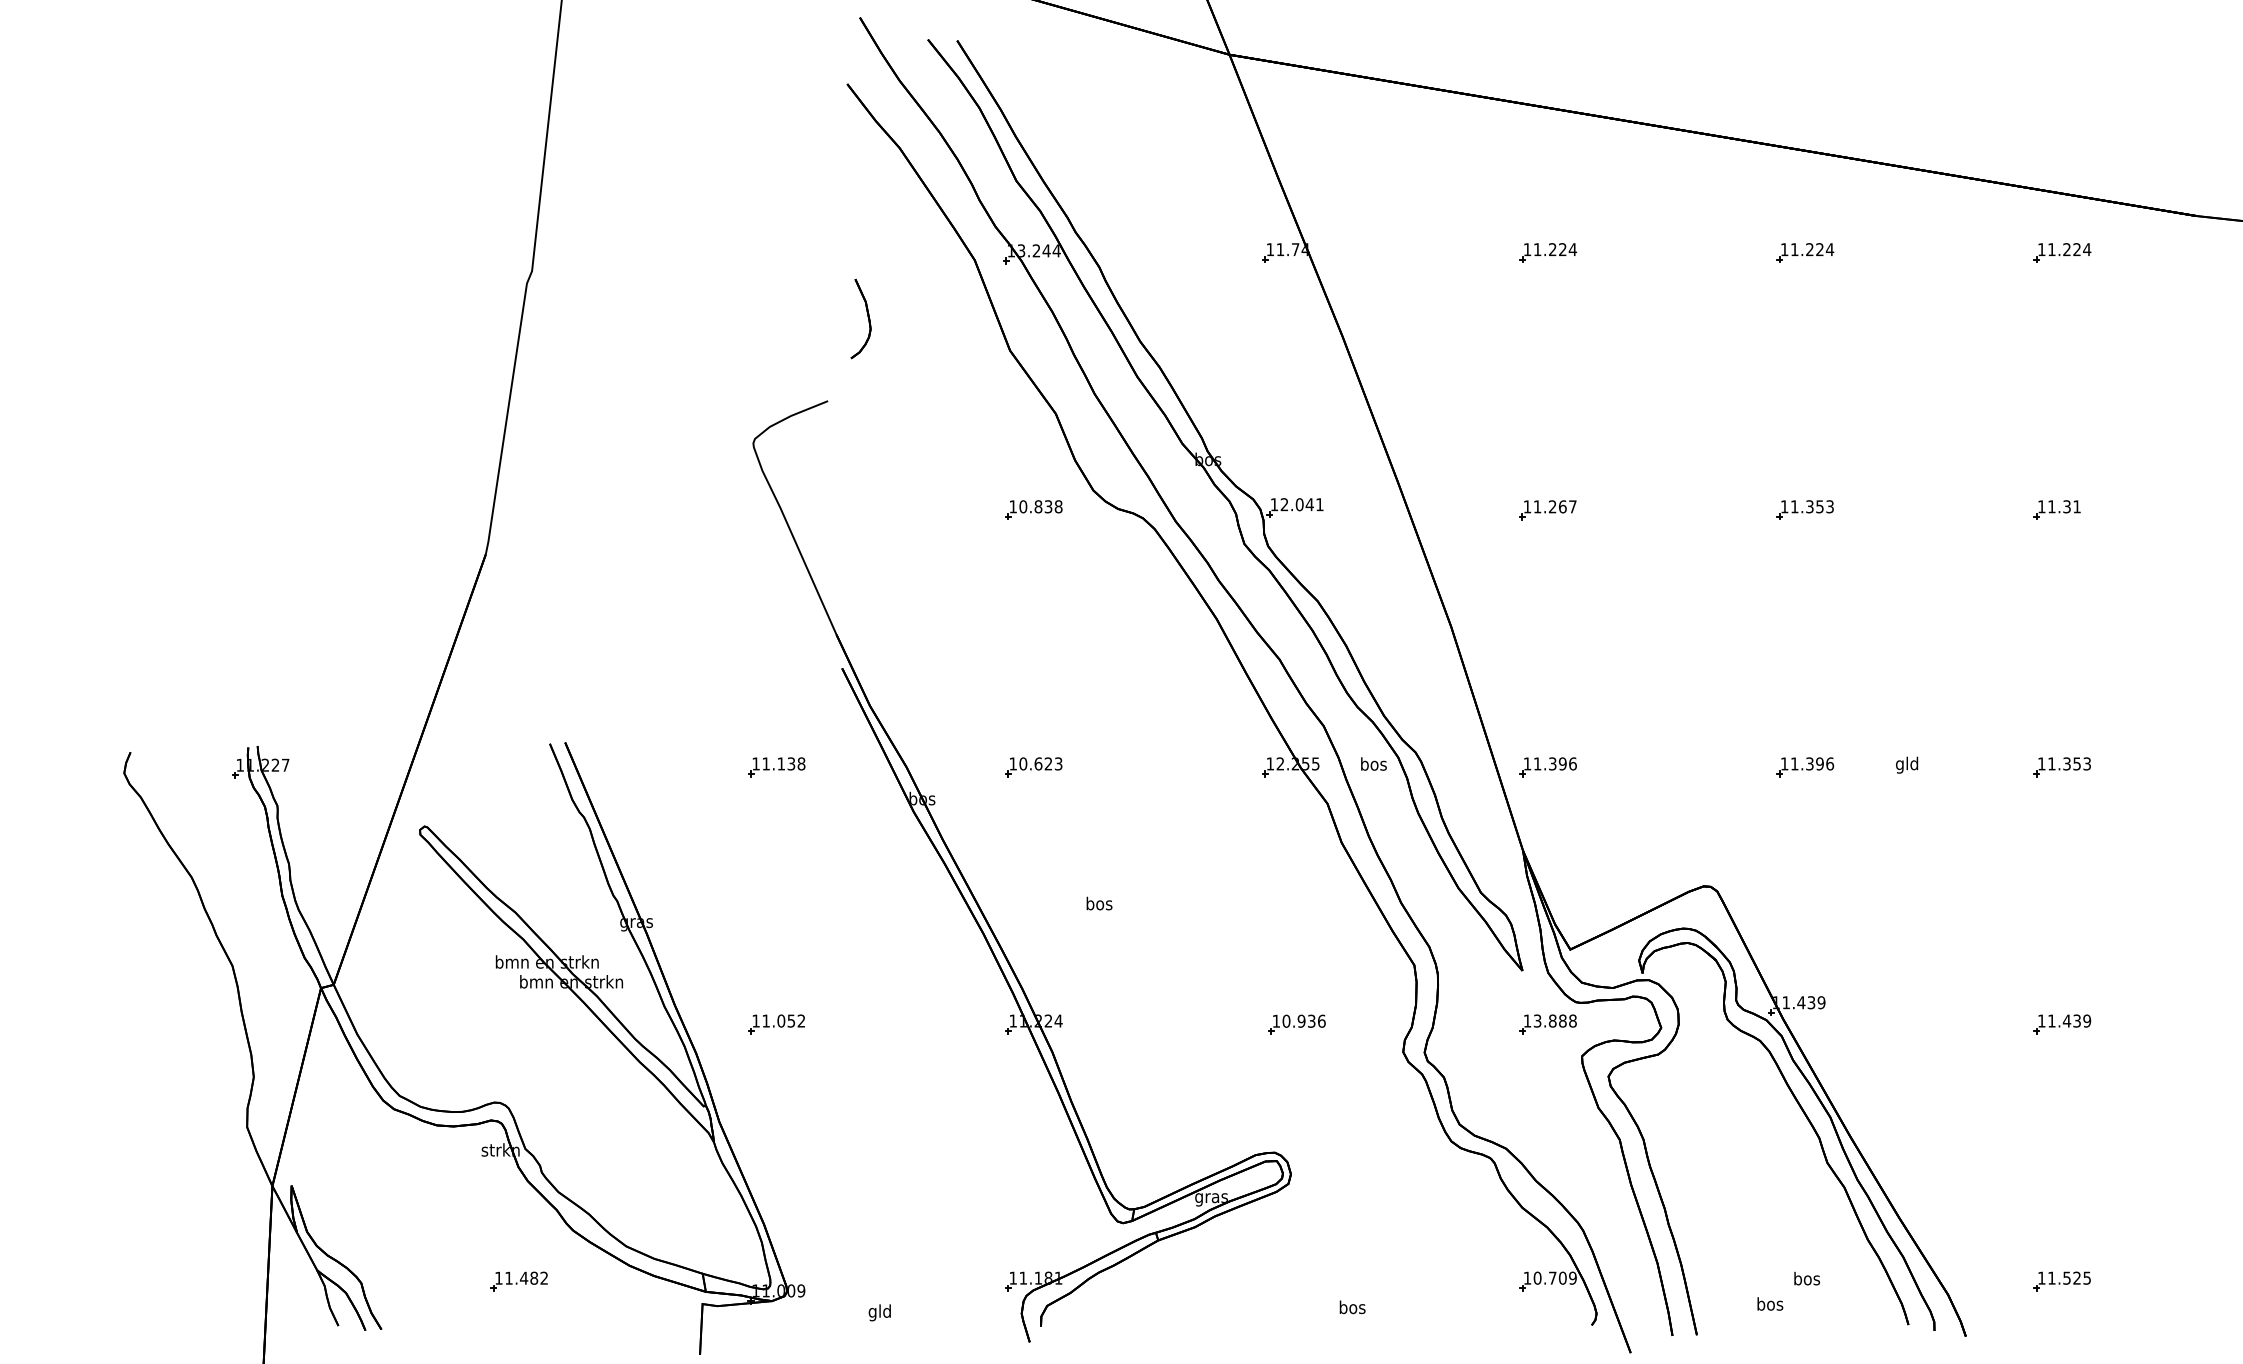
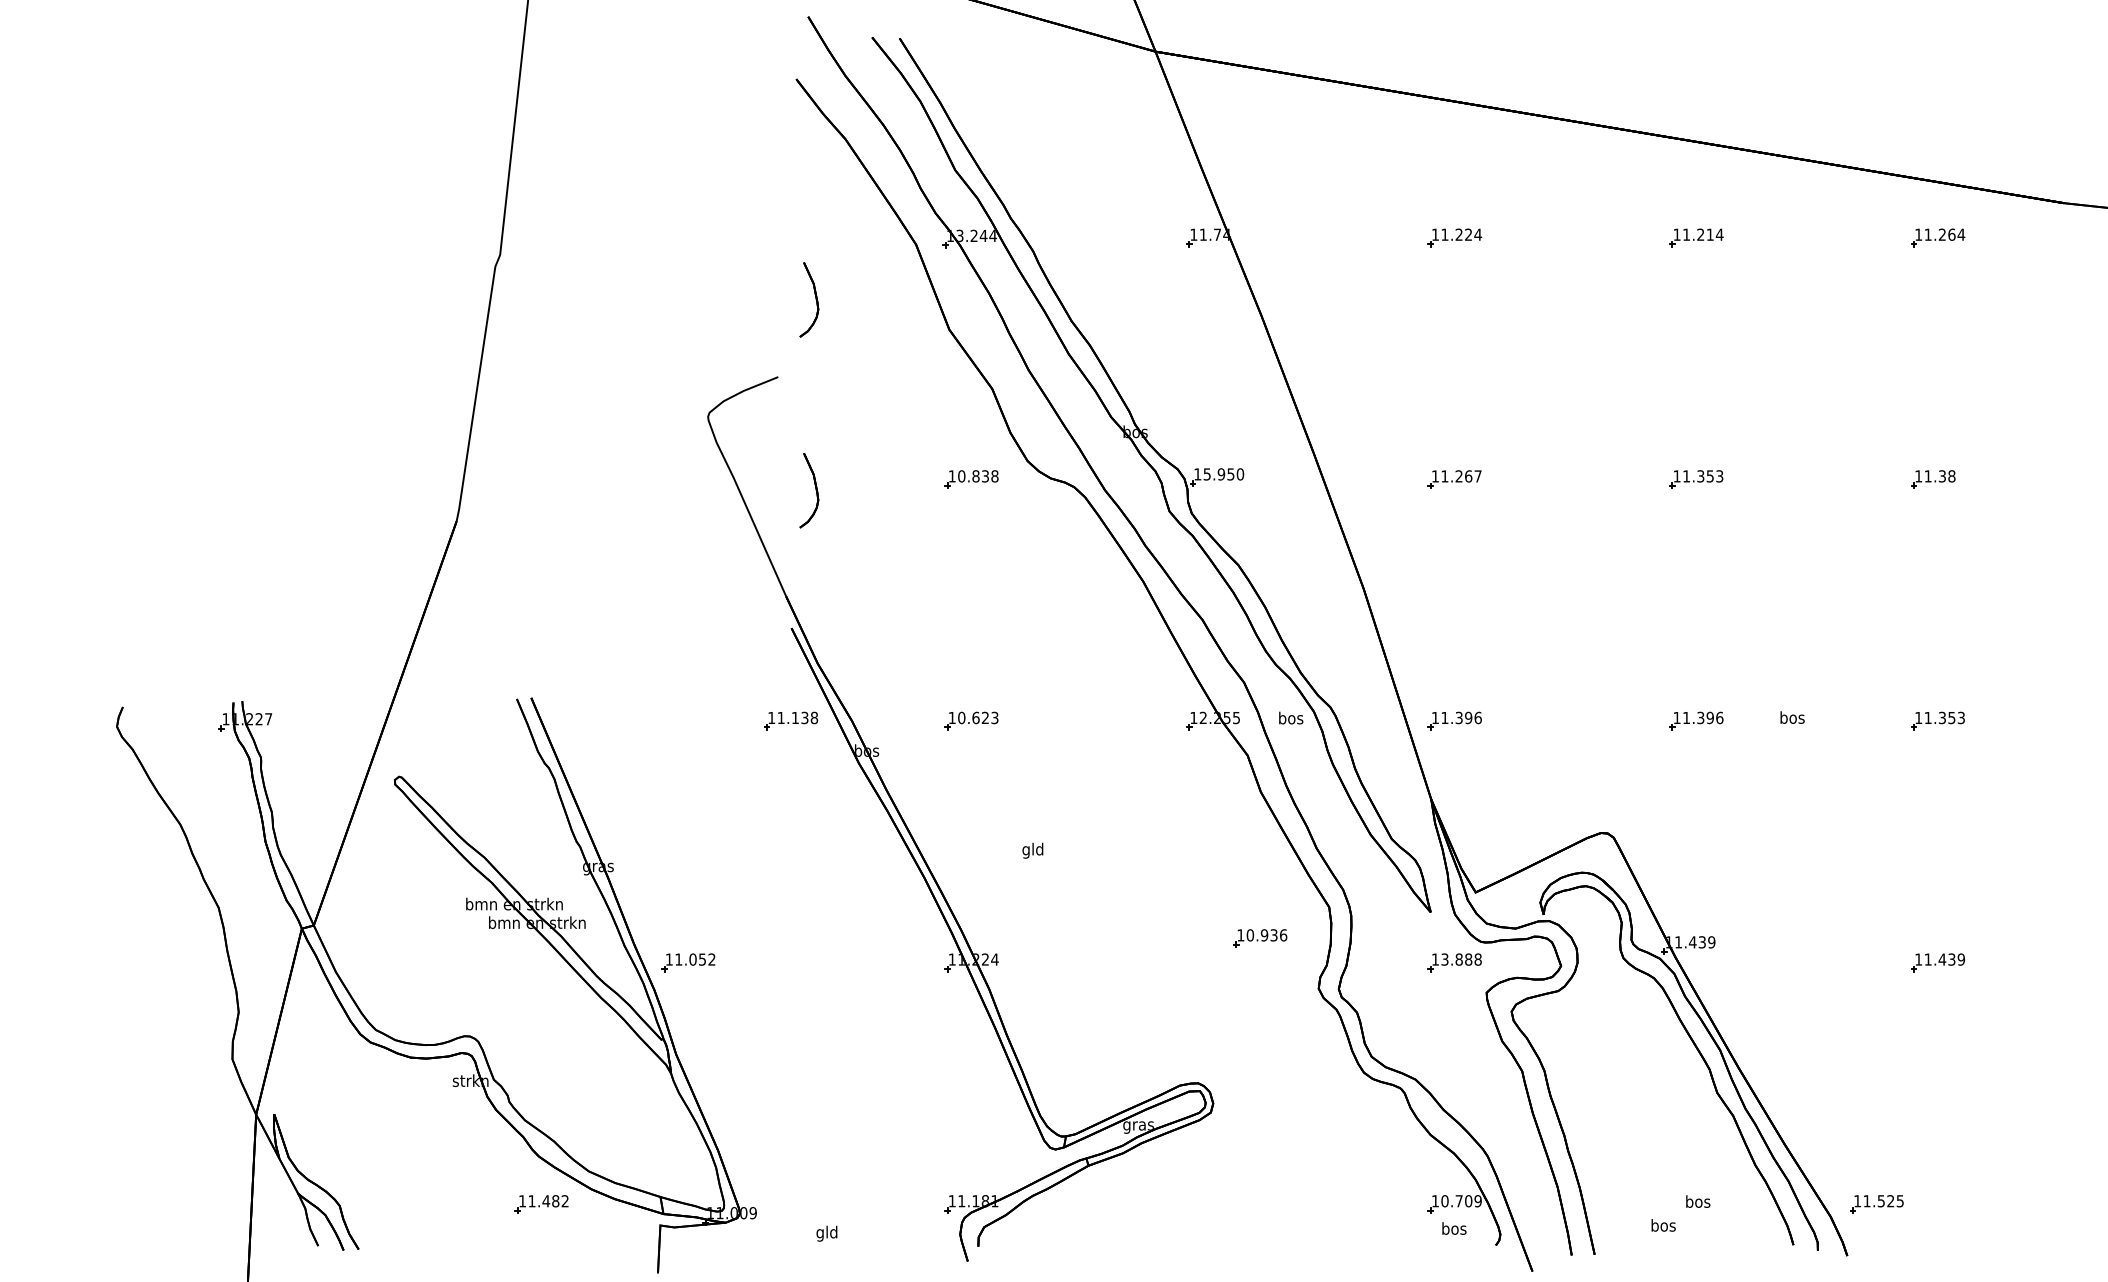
text: (1819, 249) -> (1709, 234), 11.224 -> 11.214
text: (2077, 249) -> (1952, 234), 11.224 -> 11.264
text: (1301, 504) -> (1223, 474), 12.041 -> 15.950
text: (2077, 506) -> (1952, 476), 11.31 -> 11.38
part: (867, 520) -> (815, 489), added
text: (1907, 764) -> (1792, 718), gld -> bos
part: (776, 767) -> (790, 721), moved
text: (1099, 904) -> (1033, 850), bos -> gld
part: (776, 1024) -> (688, 962), moved
part: (1296, 1024) -> (1259, 938), moved
part: (518, 1281) -> (540, 1204), moved
part: (2061, 1281) -> (1876, 1204), moved
text: (1352, 1307) -> (1454, 1228), moved

